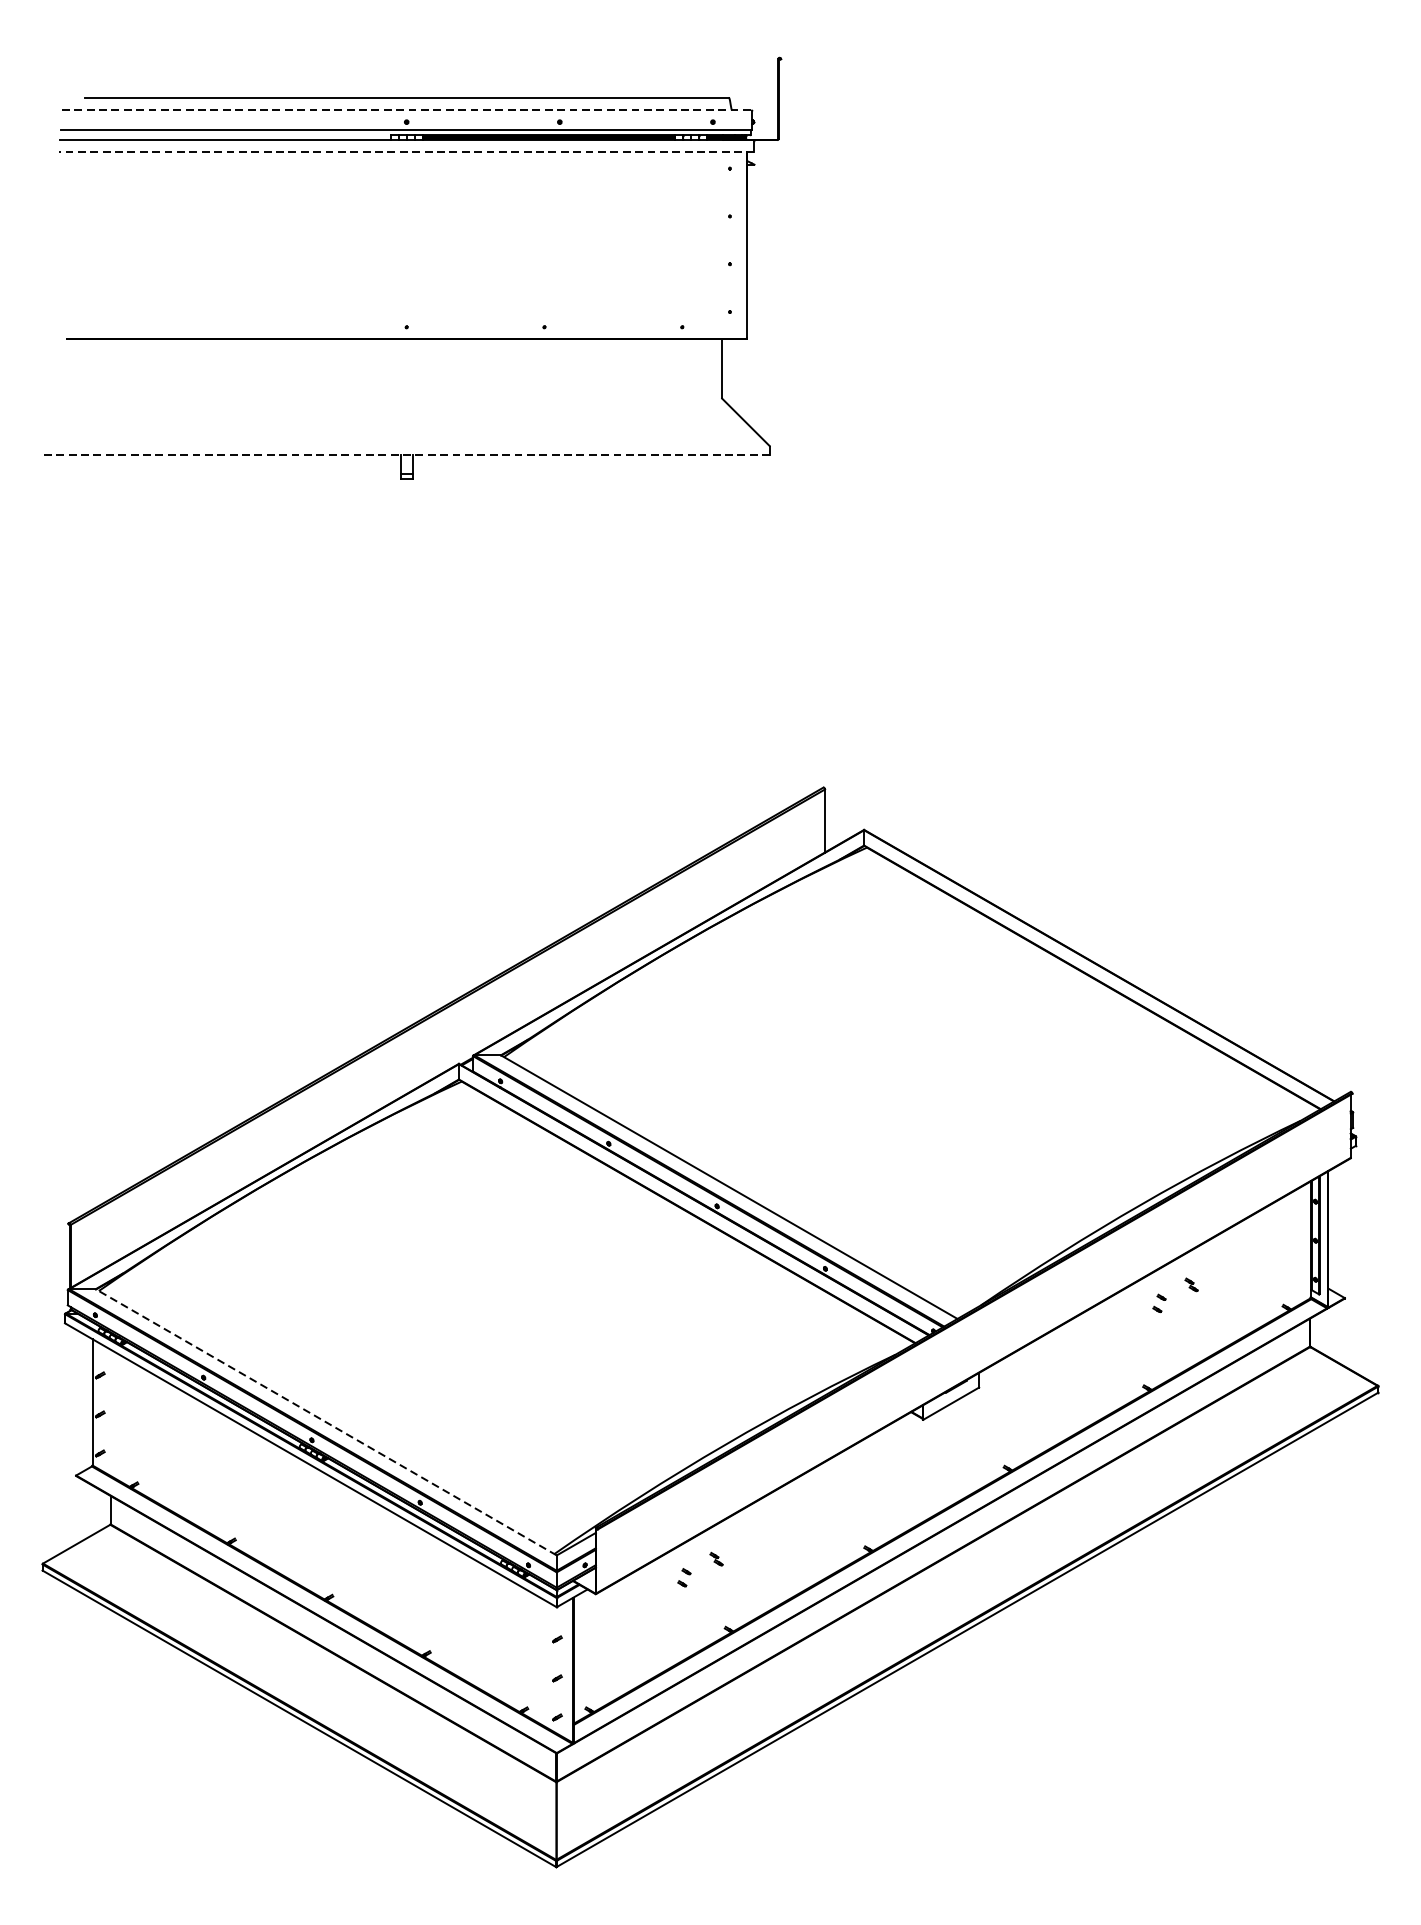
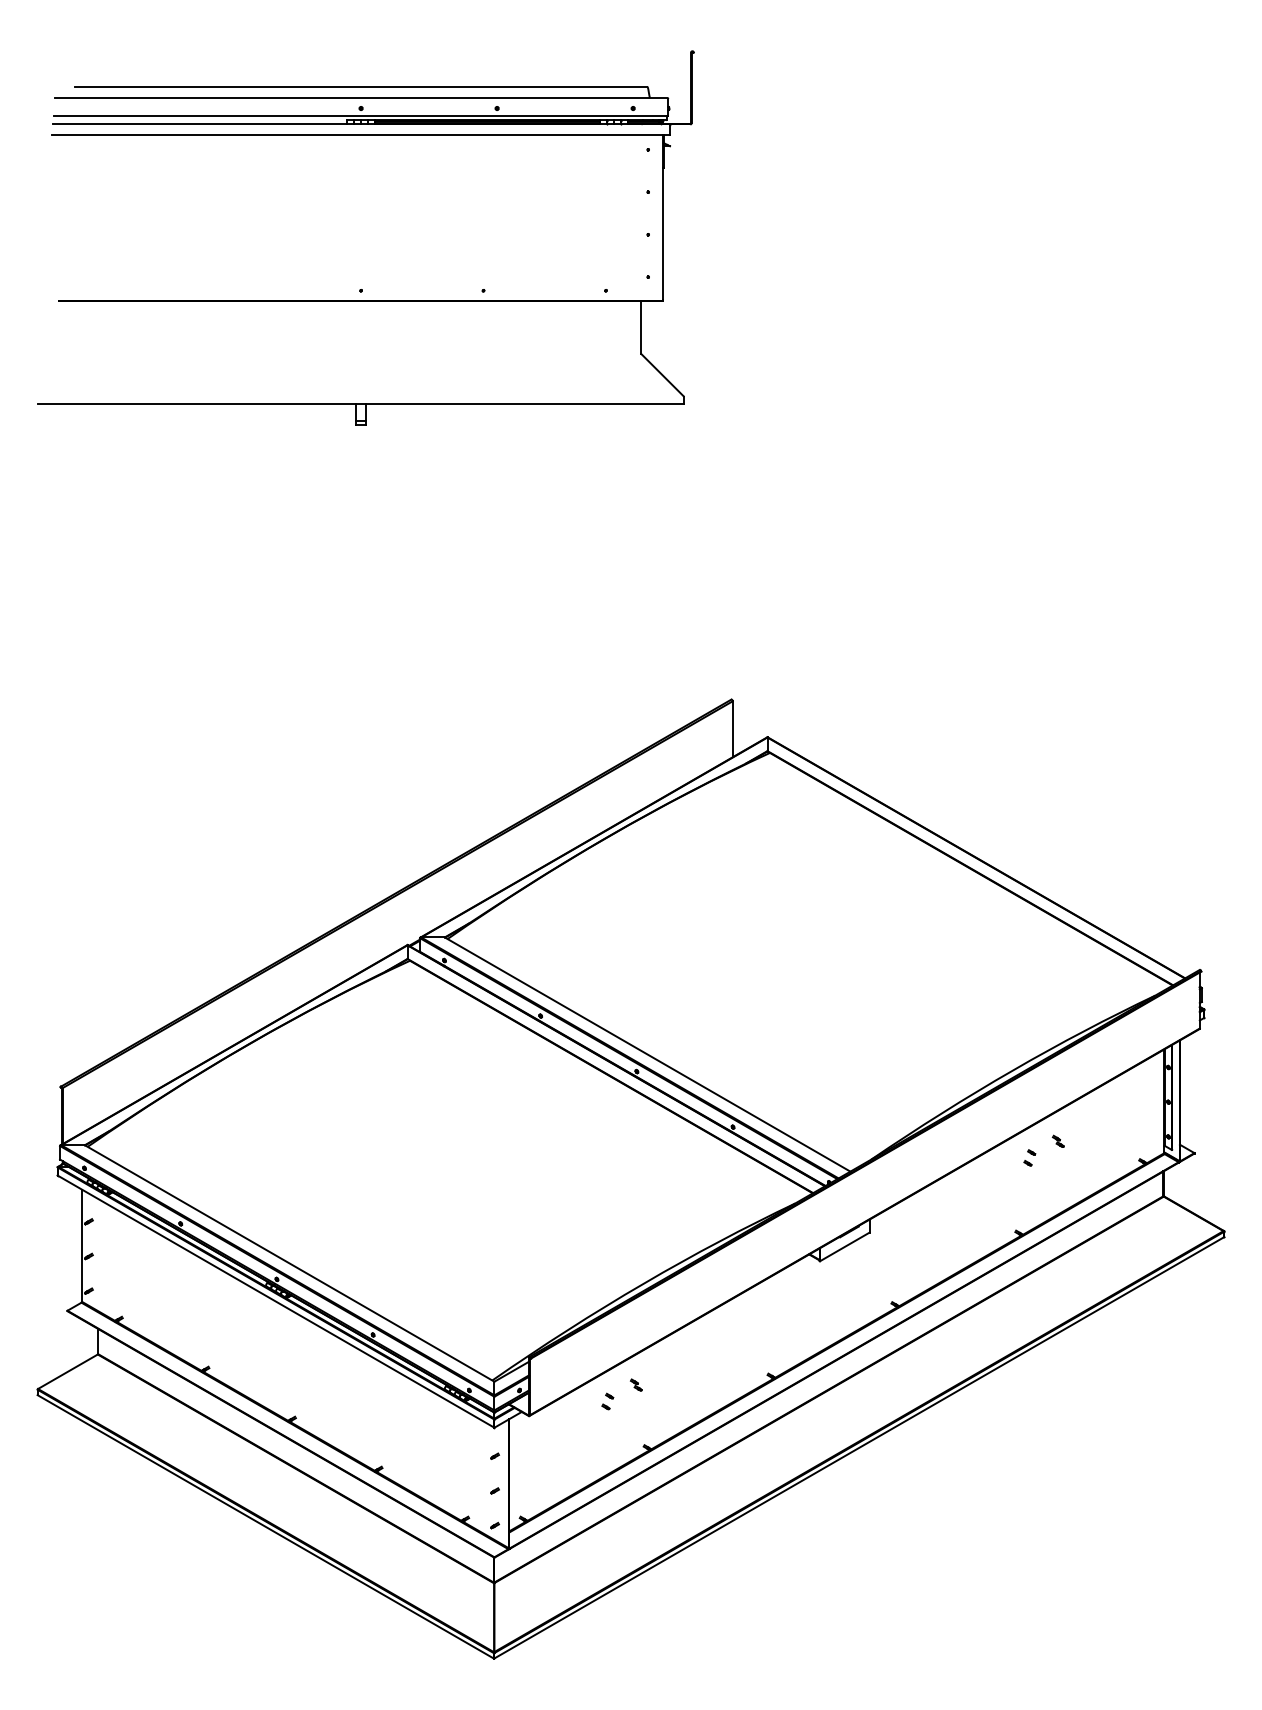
line: (407, 109) -> (361, 97), dashed -> solid
line: (407, 152) -> (361, 135), dashed -> solid
line: (407, 454) -> (361, 403), dashed -> solid
line: (326, 1422) -> (289, 1263), dashed -> solid

